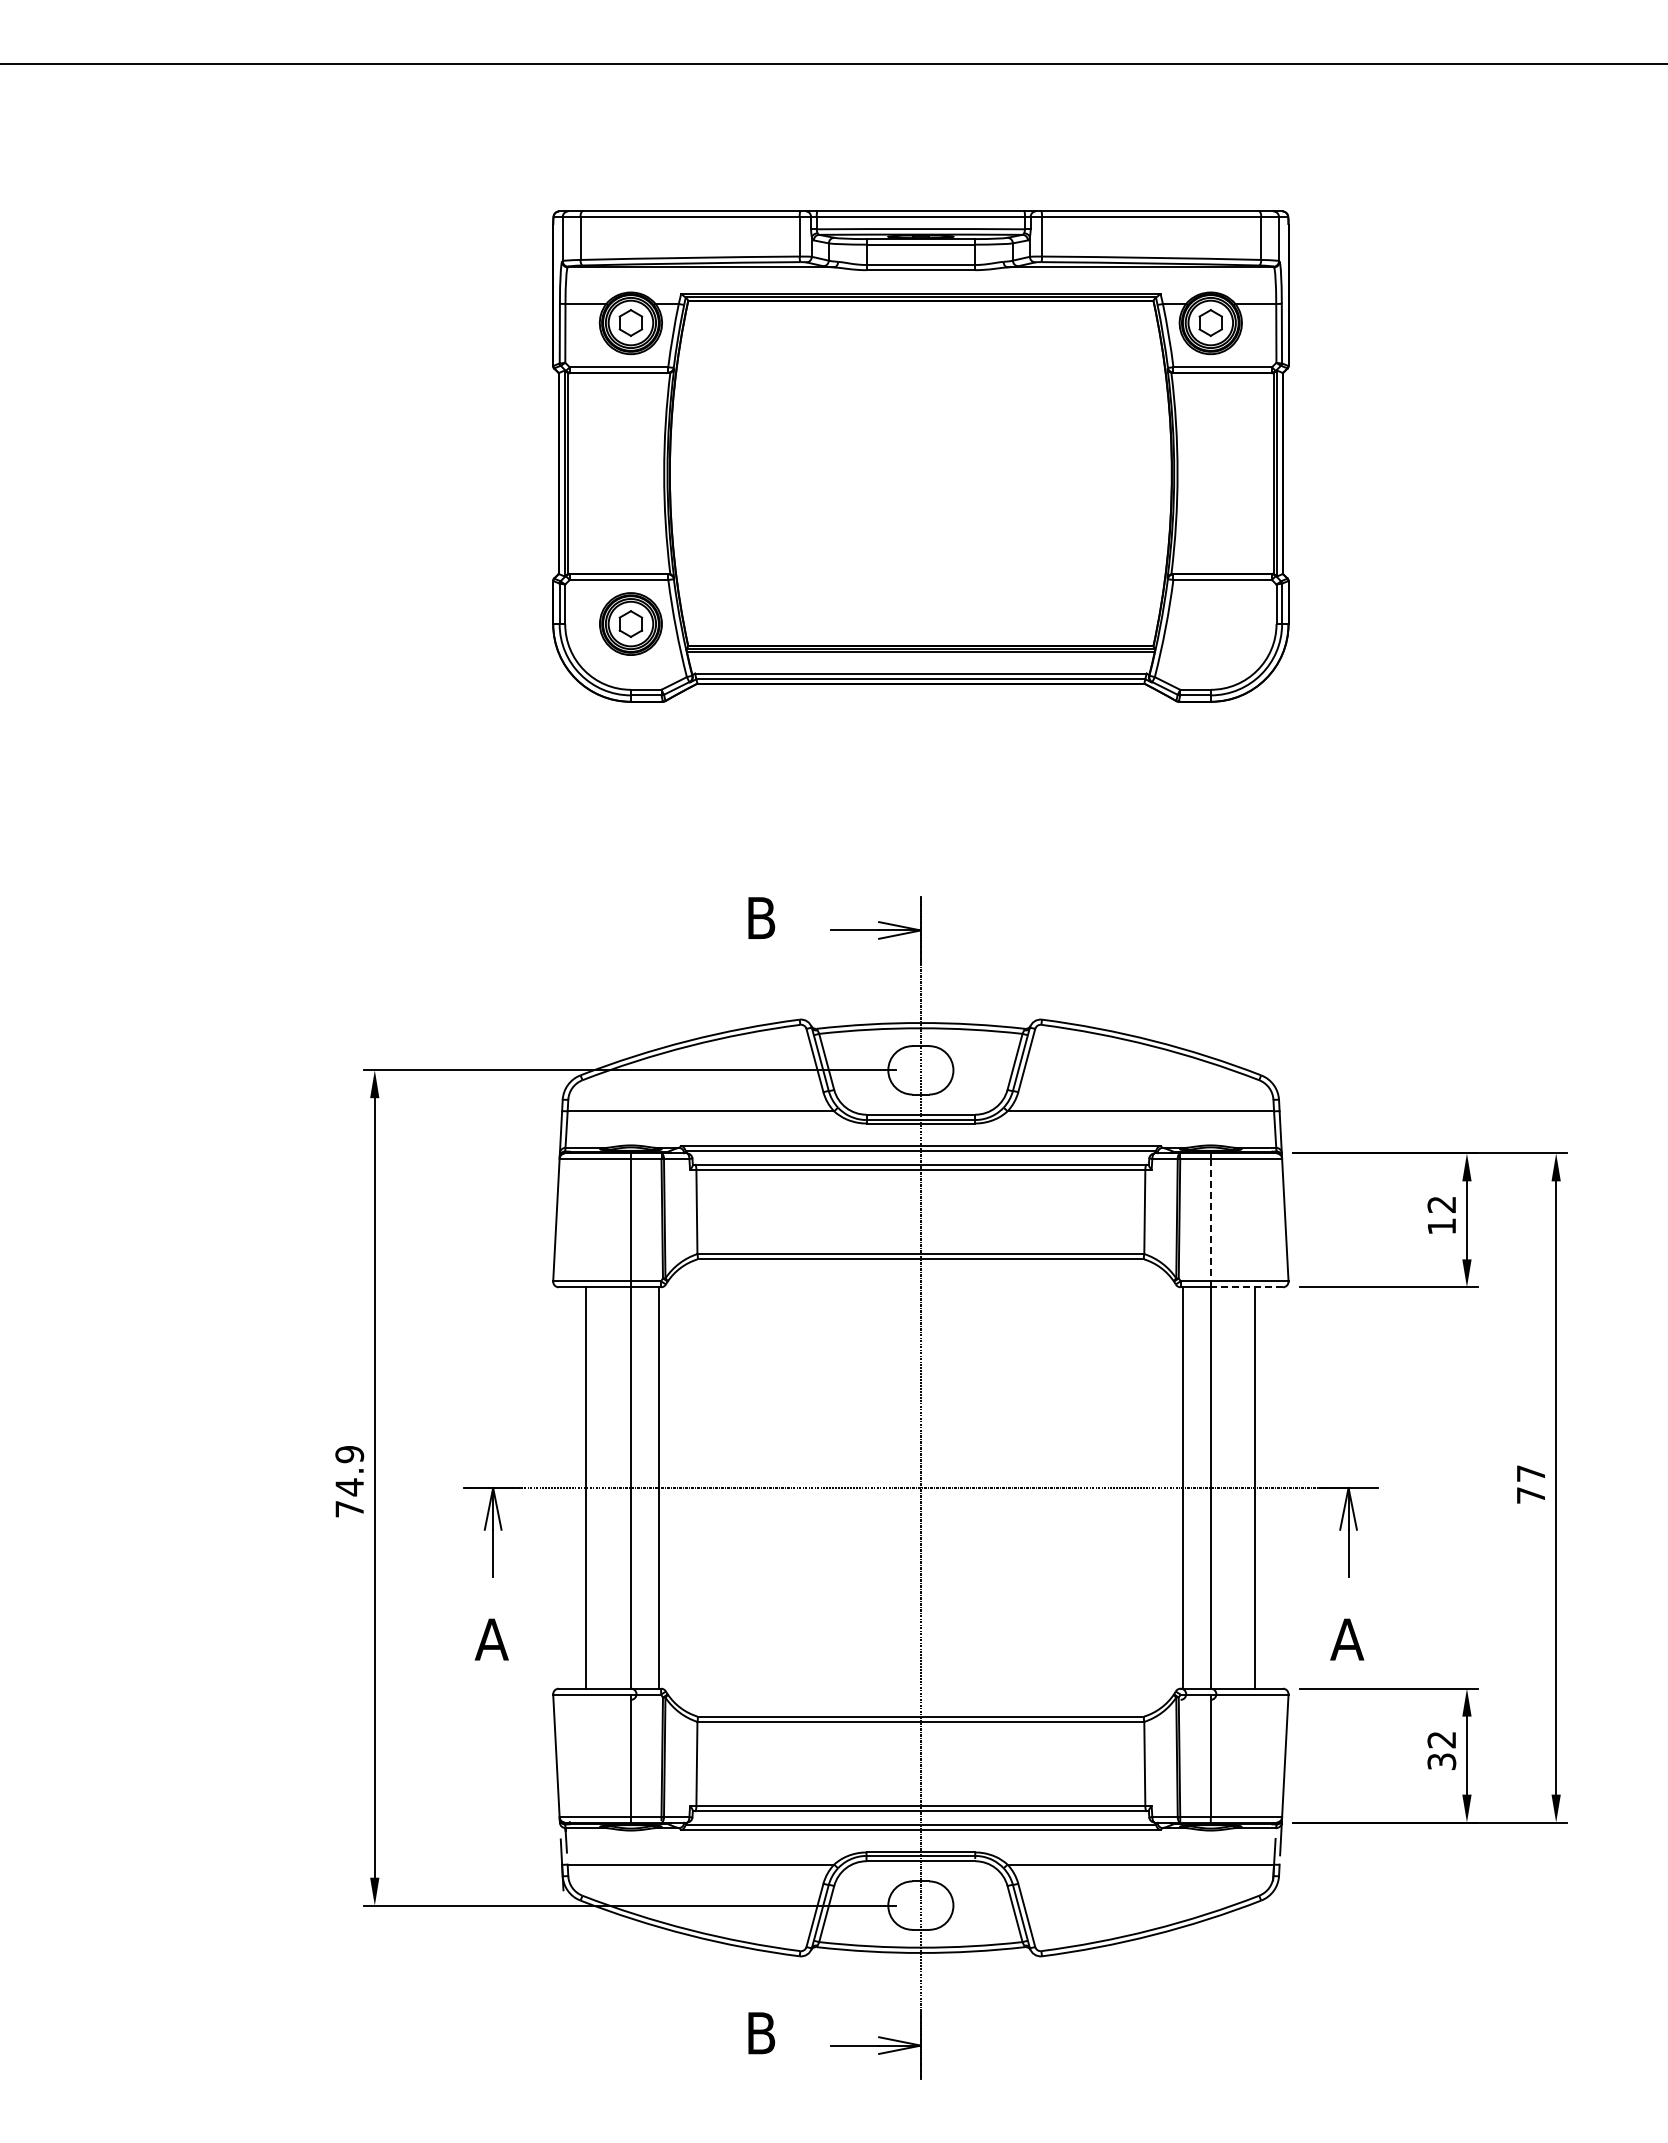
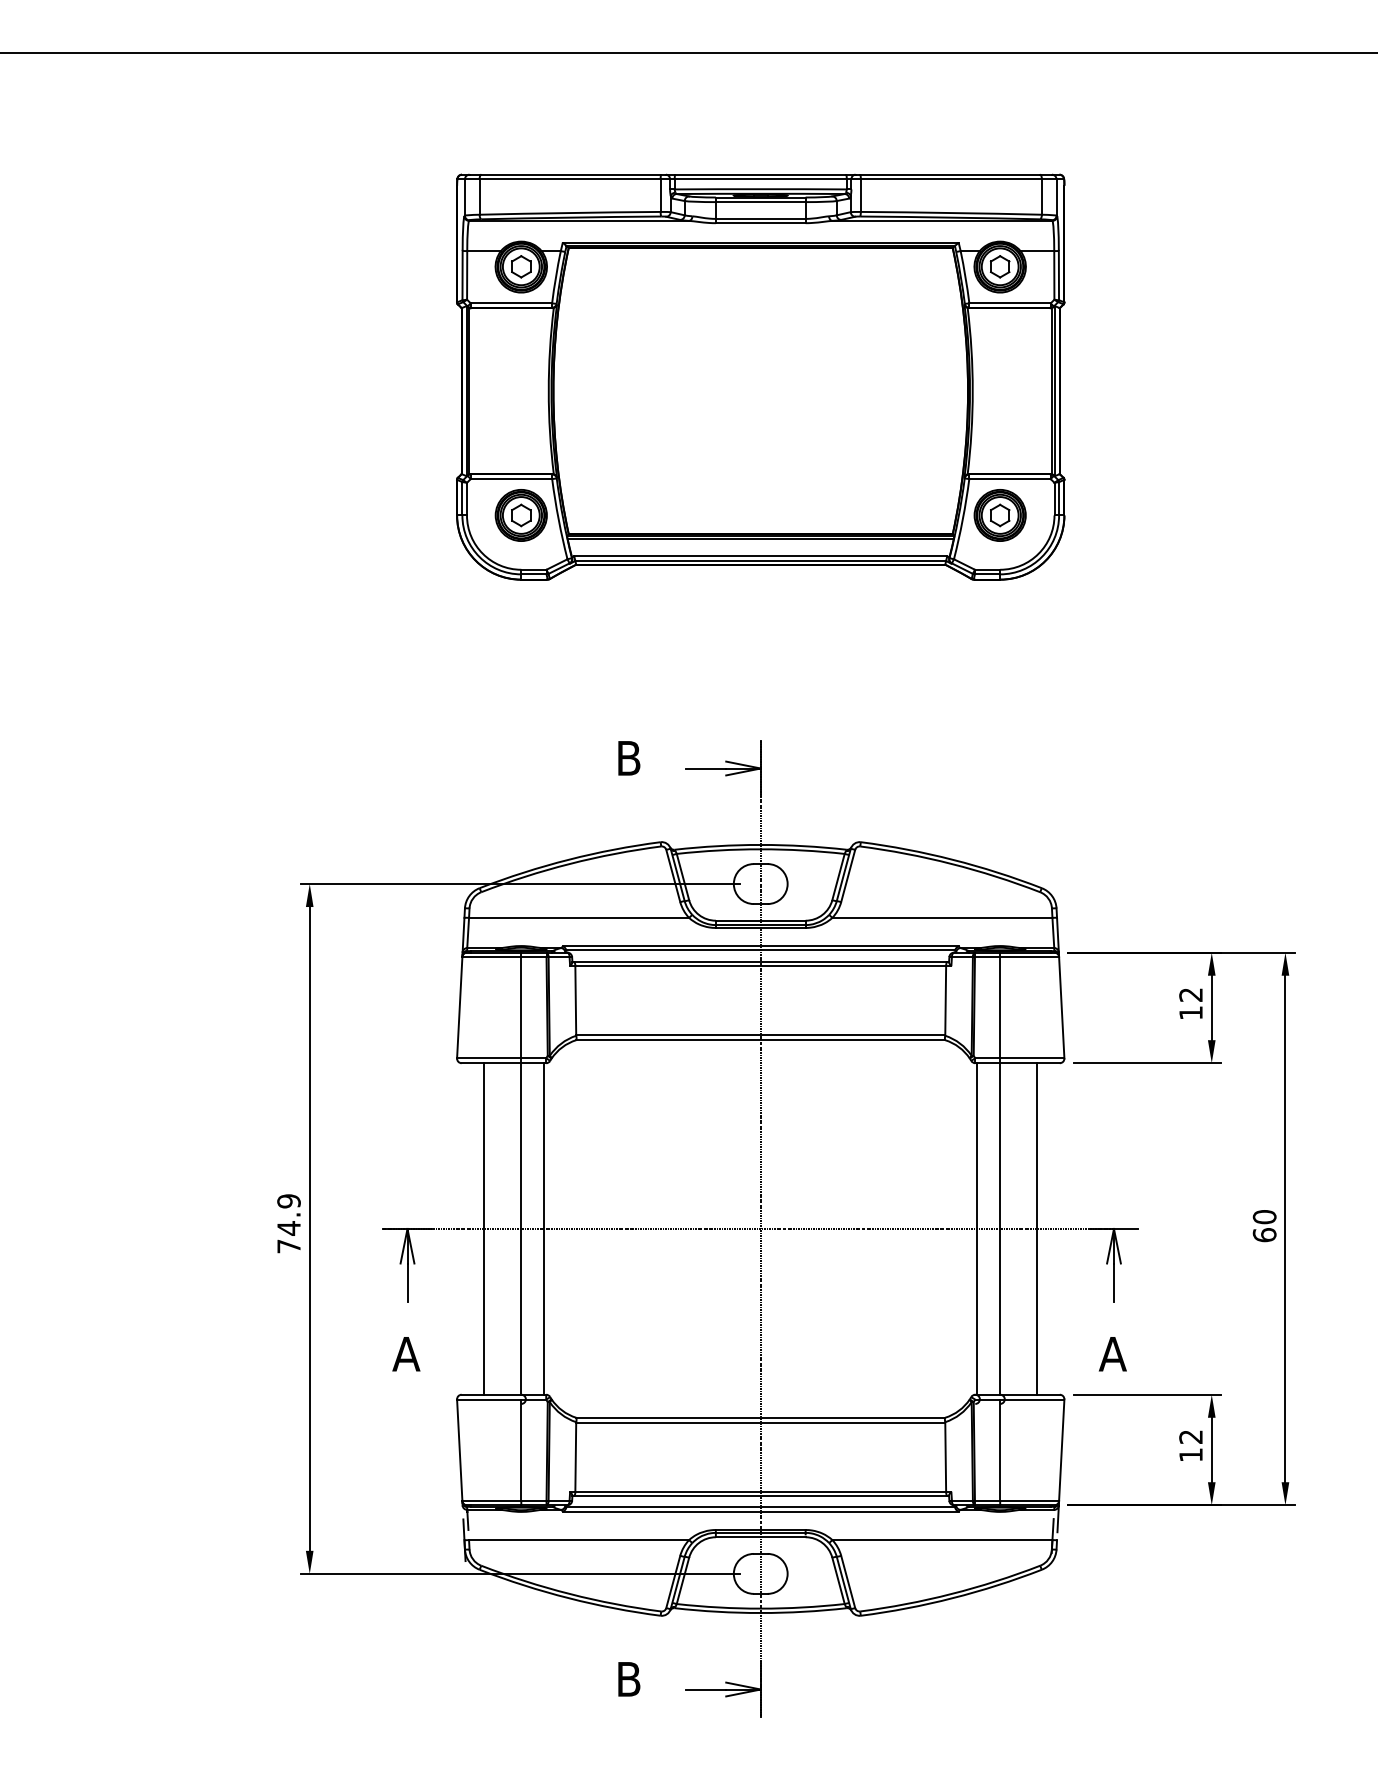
part: (1210, 623) -> (999, 514), added
line: (1210, 1220) -> (999, 1008), dashed -> solid
line: (1246, 1287) -> (1029, 1063), dashed -> solid
text: (1530, 1484) -> (1264, 1226), 77 -> 60
text: (1441, 1761) -> (1190, 1454), 32 -> 12

